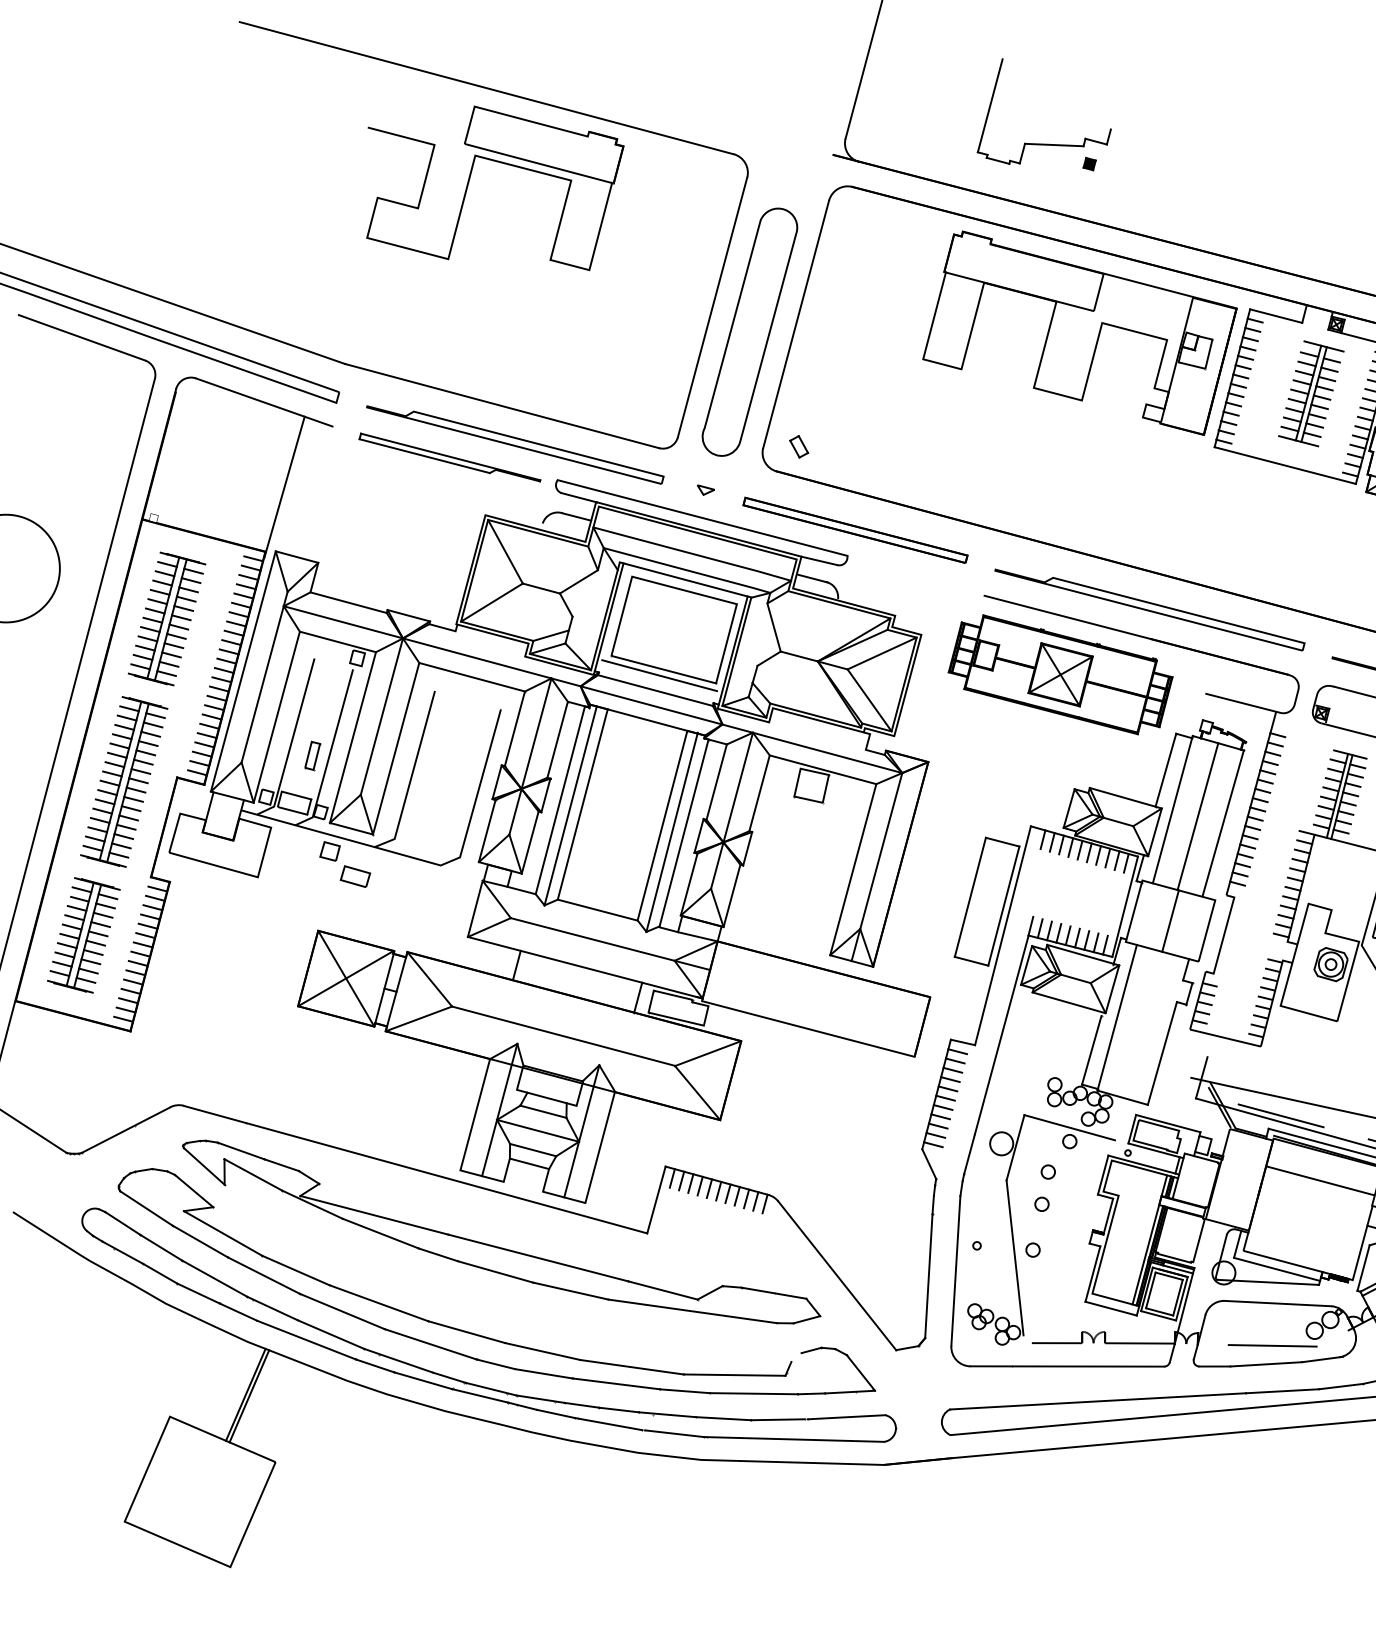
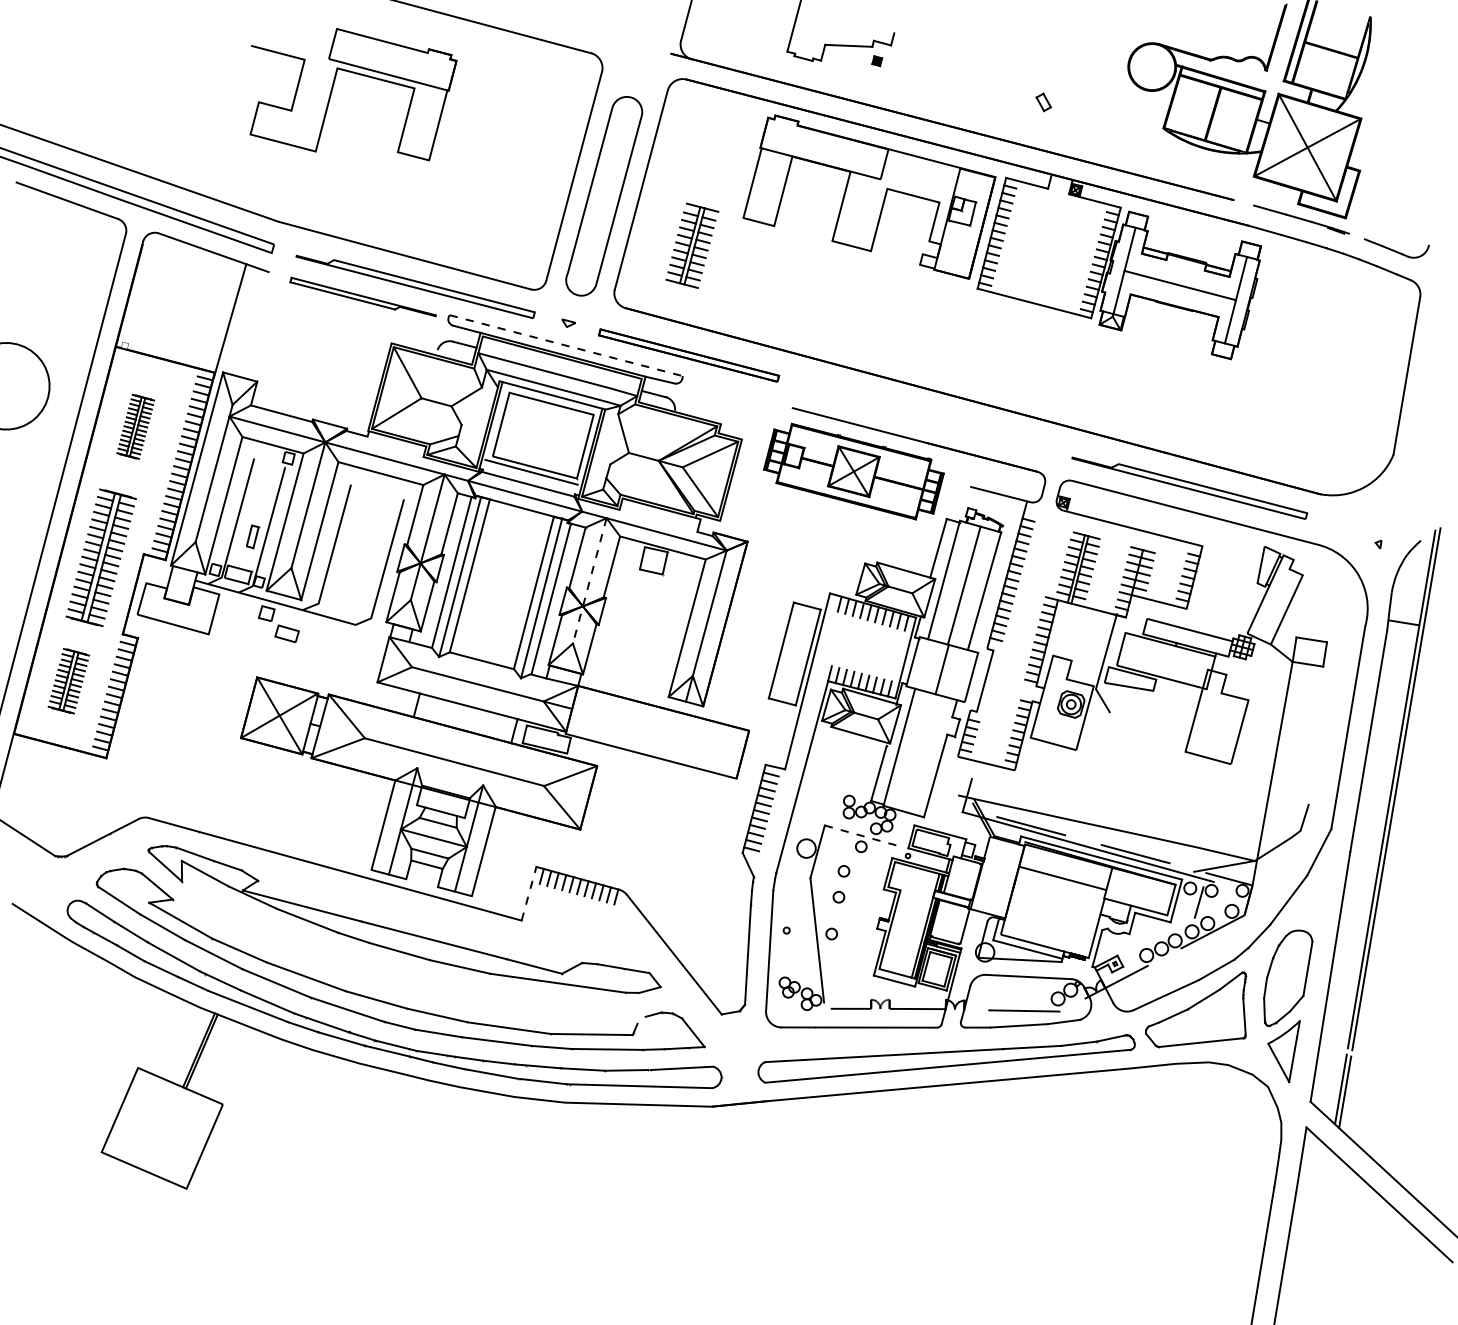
part: (498, 163) -> (356, 74), moved
part: (1311, 393) -> (692, 245), moved
part: (798, 446) -> (1043, 102), moved
line: (703, 517) -> (566, 345), solid -> dashed
part: (1149, 609) -> (925, 419), removed
part: (166, 618) -> (135, 426), size x0.6
line: (731, 810) -> (589, 580), solid -> dashed
part: (83, 935) -> (68, 681), size x0.7
line: (1070, 1127) -> (861, 835), solid -> dashed
line: (657, 1199) -> (529, 893), solid -> dashed

